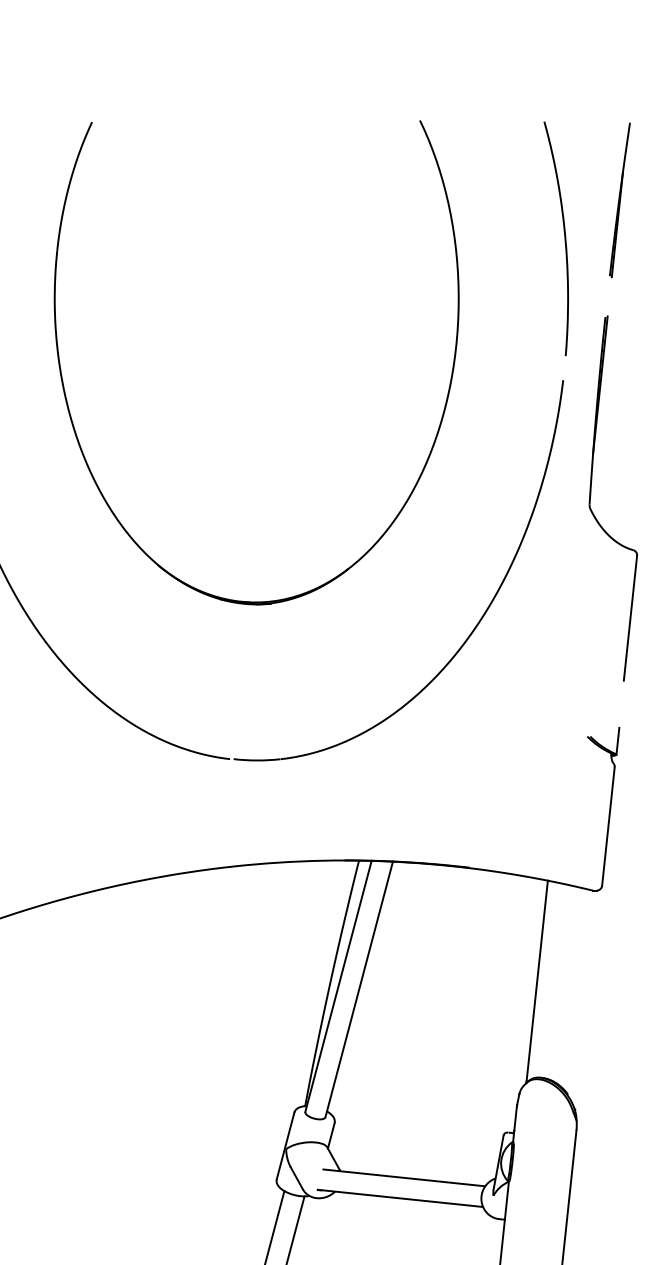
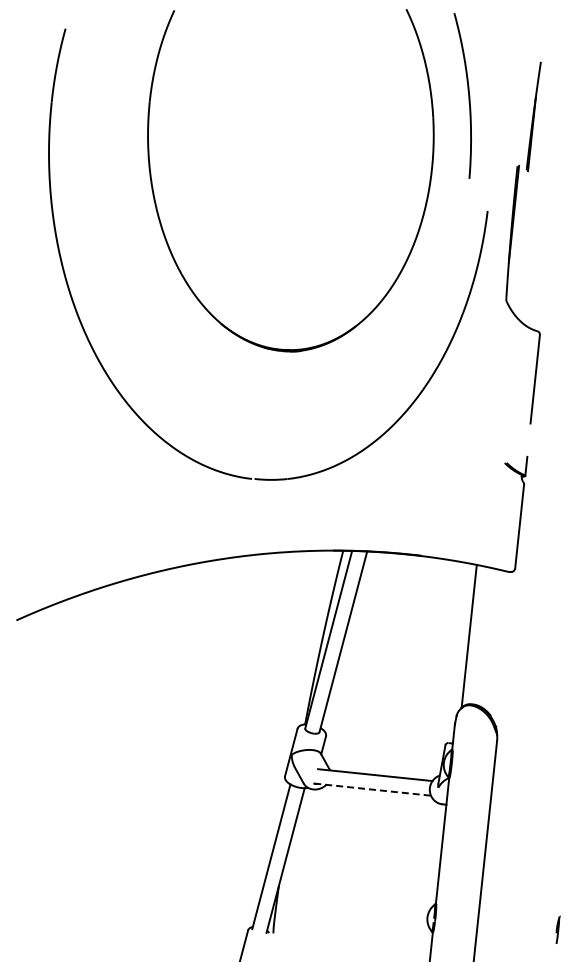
line: (619, 200) -> (533, 116), moved
curve: (564, 238) -> (468, 95), moved
part: (69, 406) -> (158, 211), moved
line: (400, 1198) -> (372, 789), solid -> dashed

